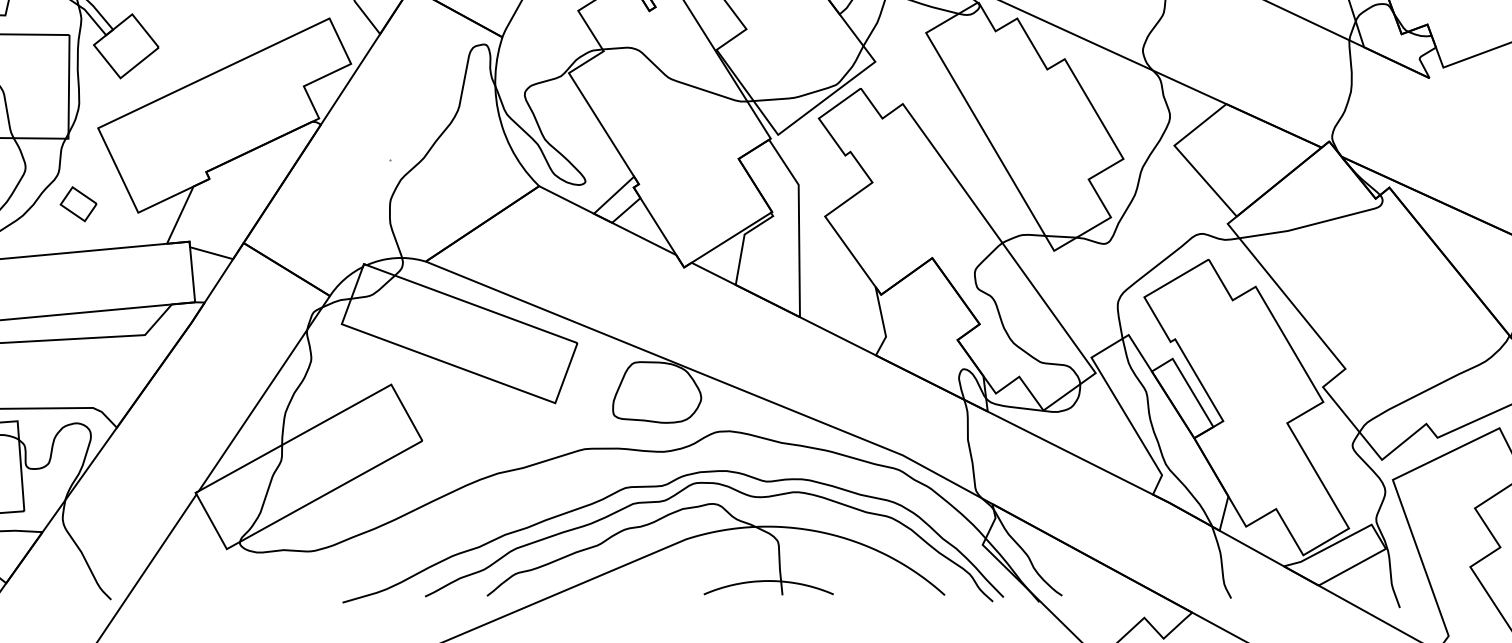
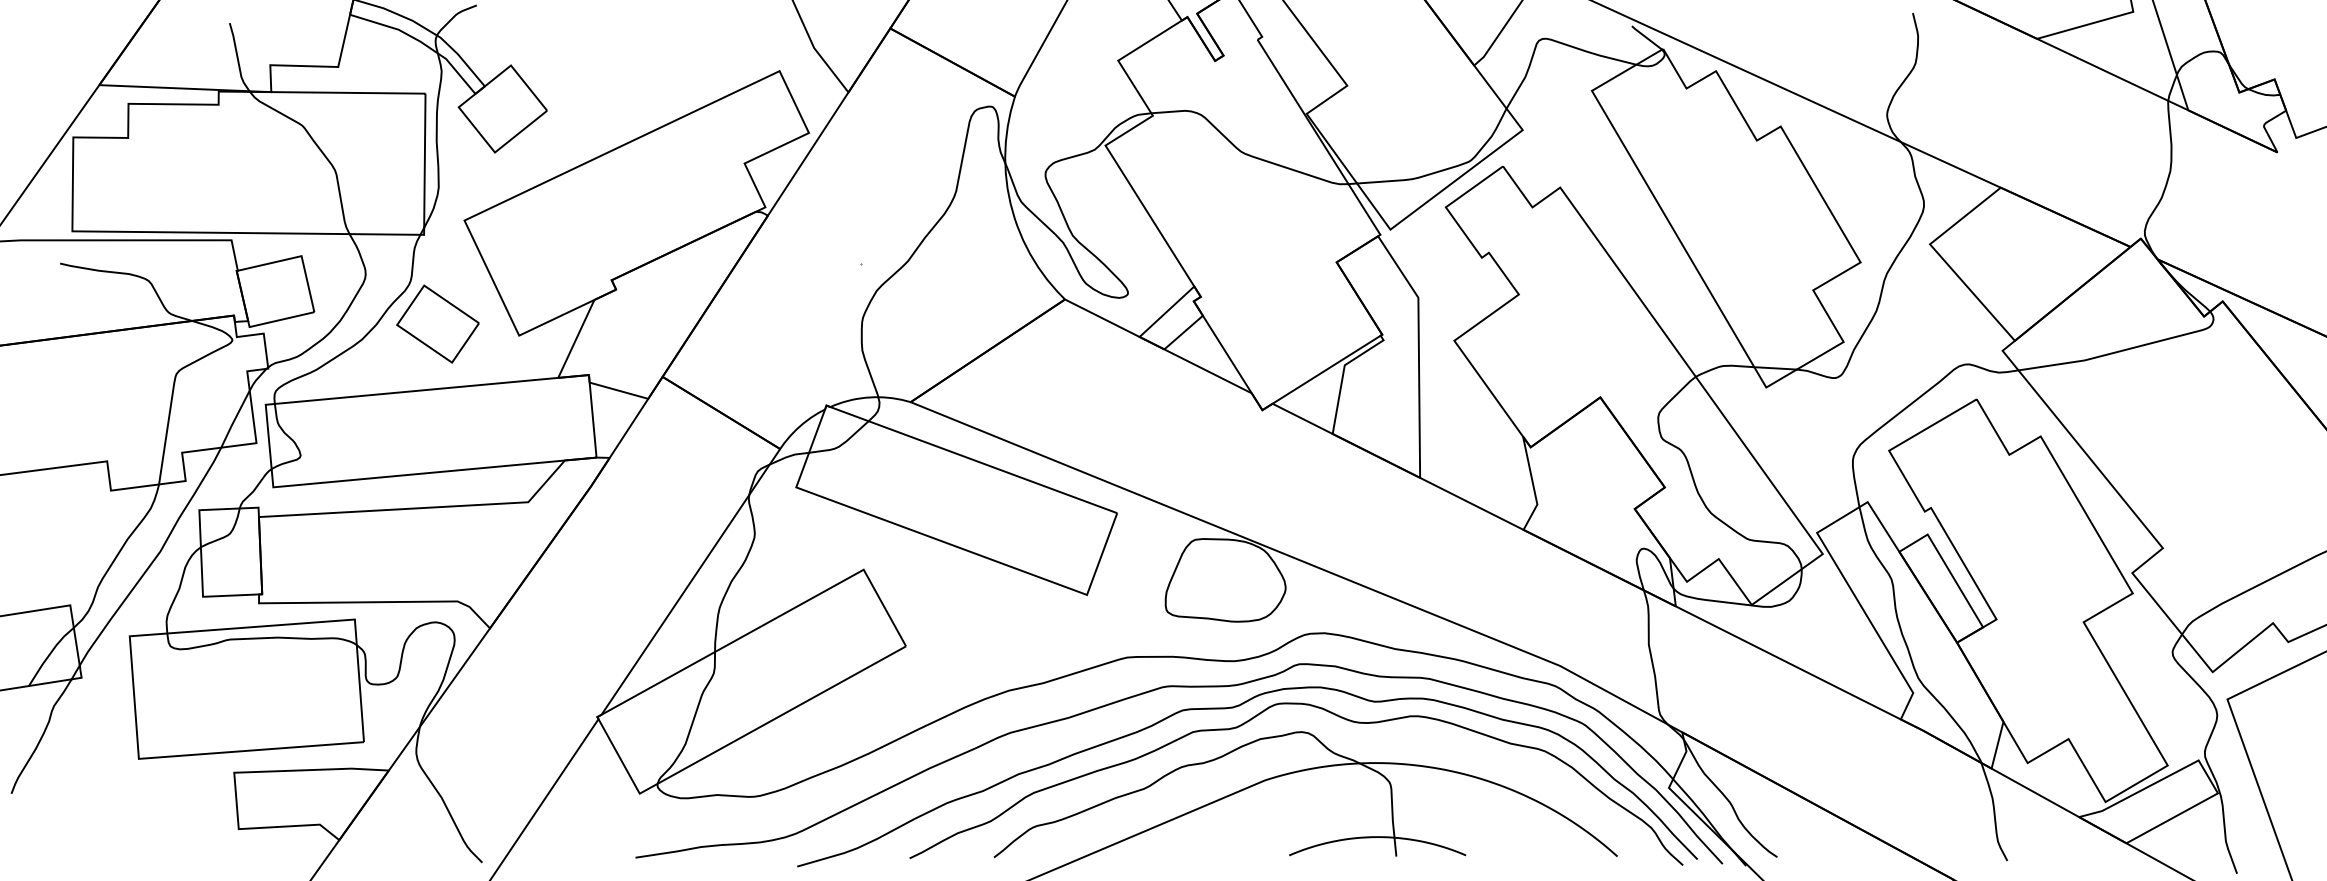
part: (78, 203) -> (437, 323), size x1.67
curve: (623, 471) -> (1179, 687), added

